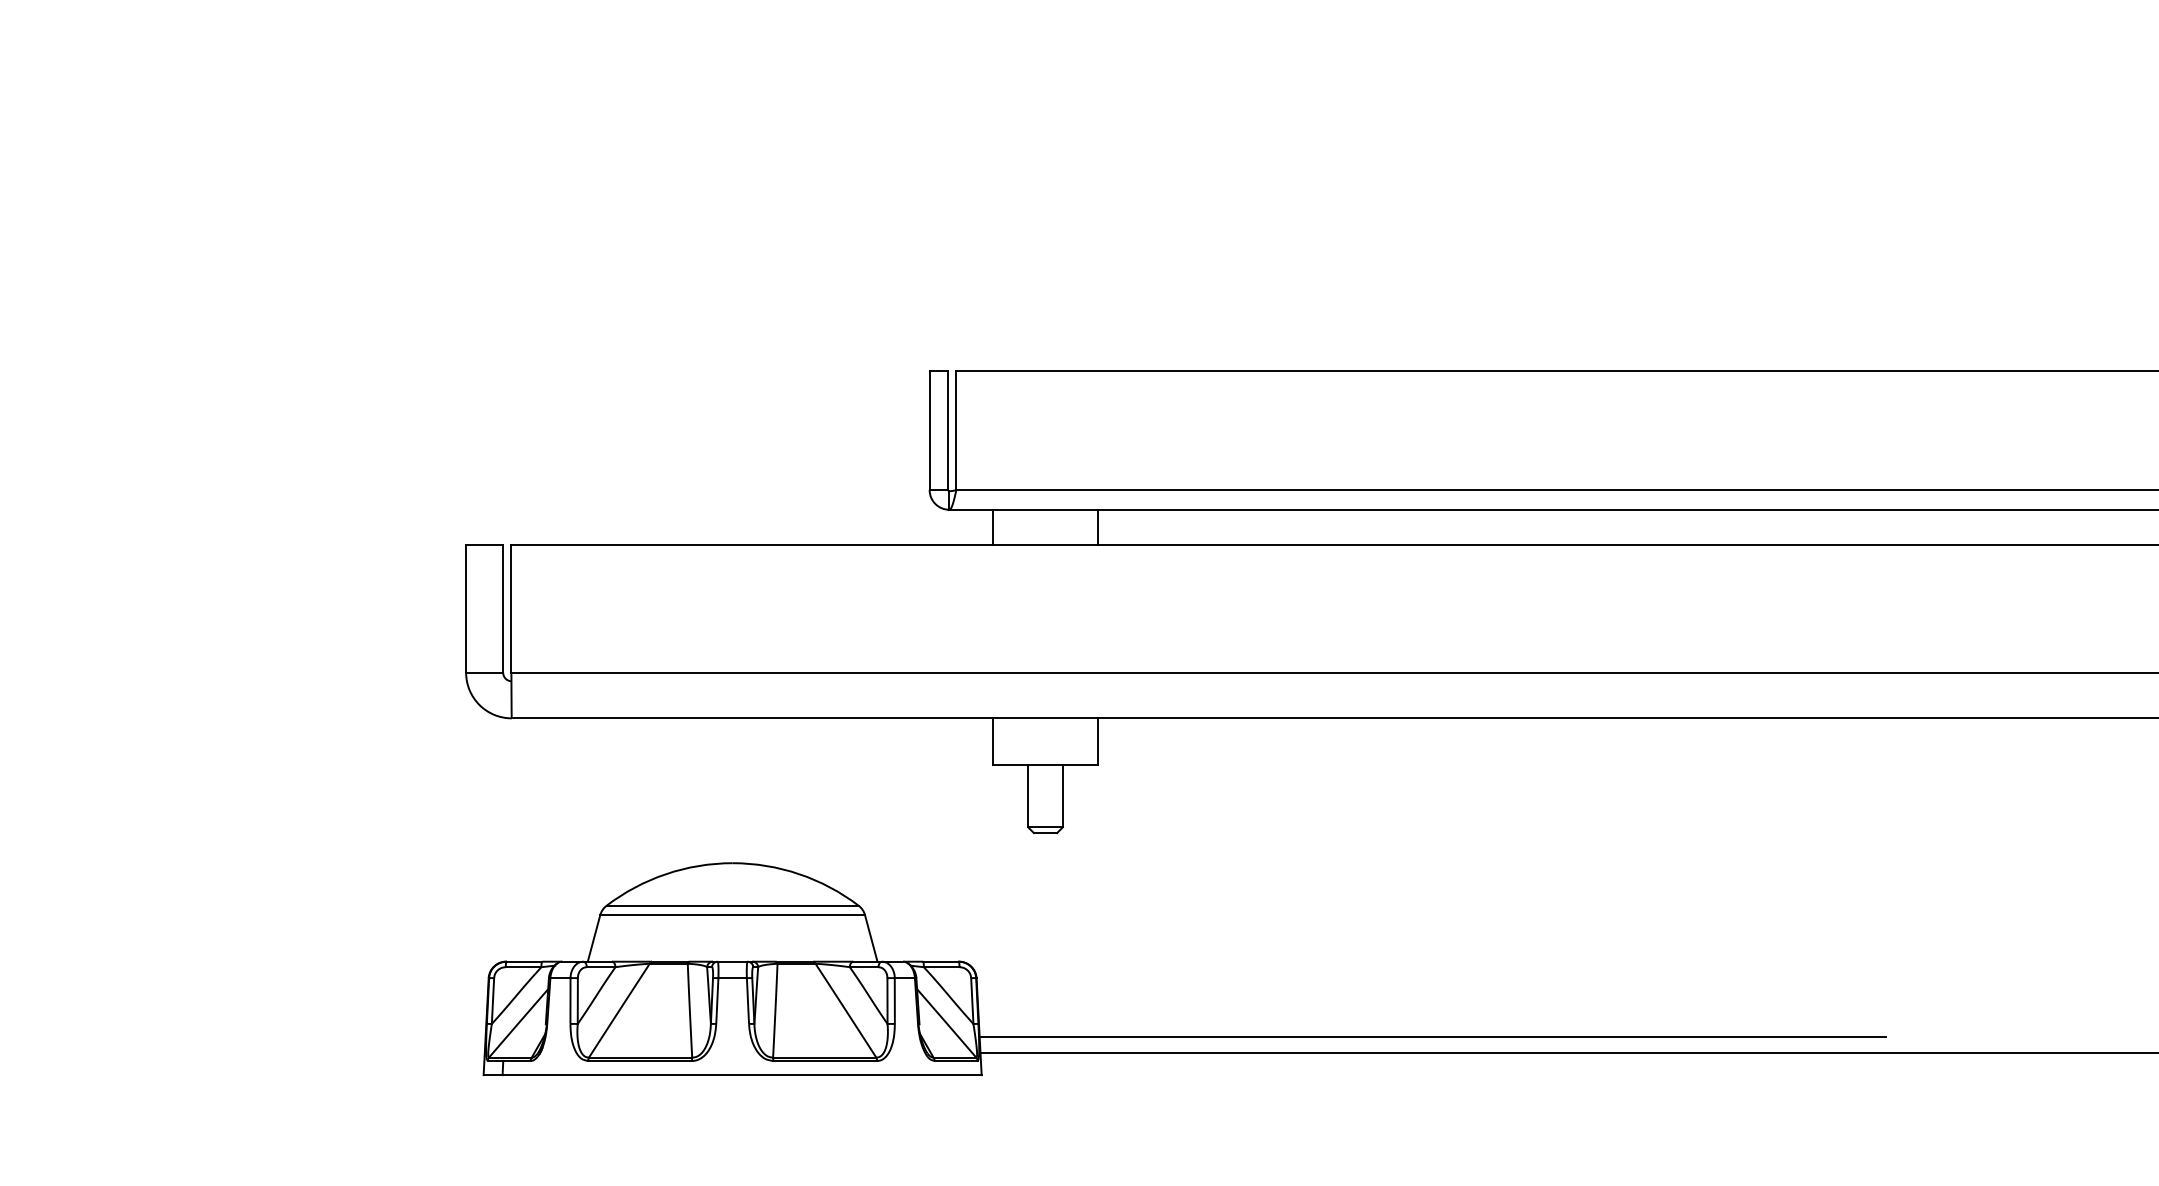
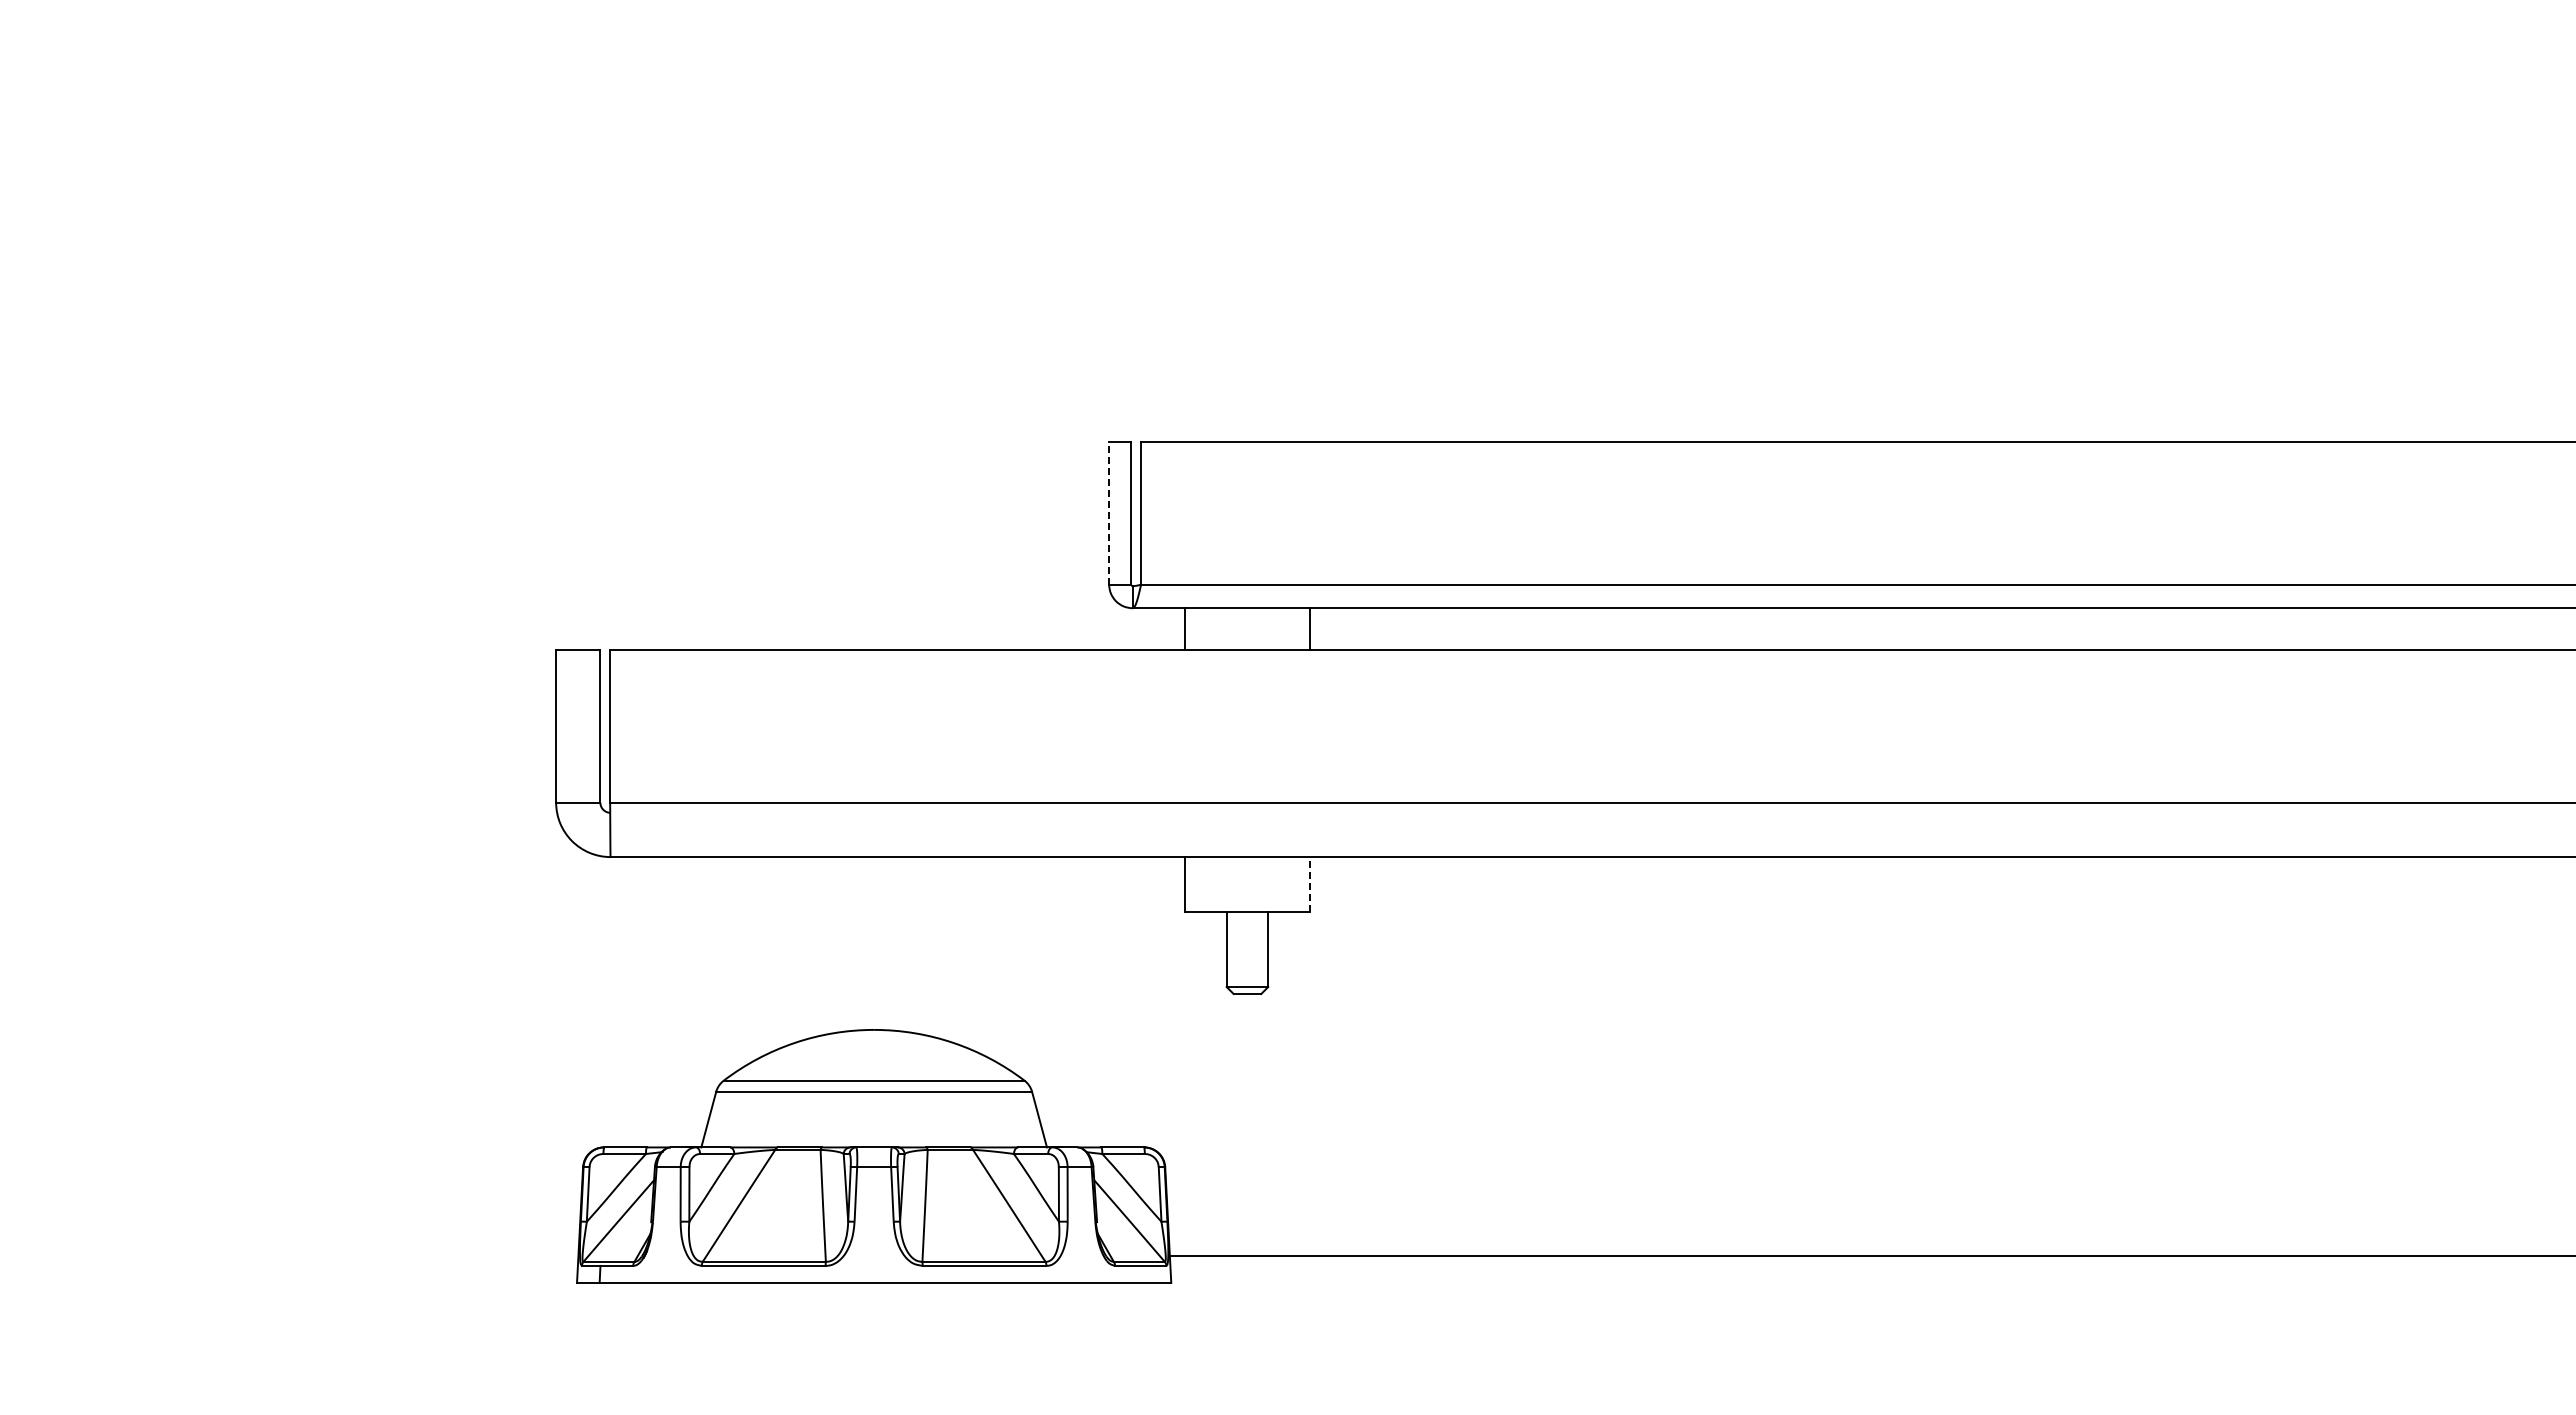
line: (929, 430) -> (1109, 513), solid -> dashed
line: (1097, 741) -> (1309, 884), solid -> dashed
line: (1432, 1037) -> (1709, 1237), removed

